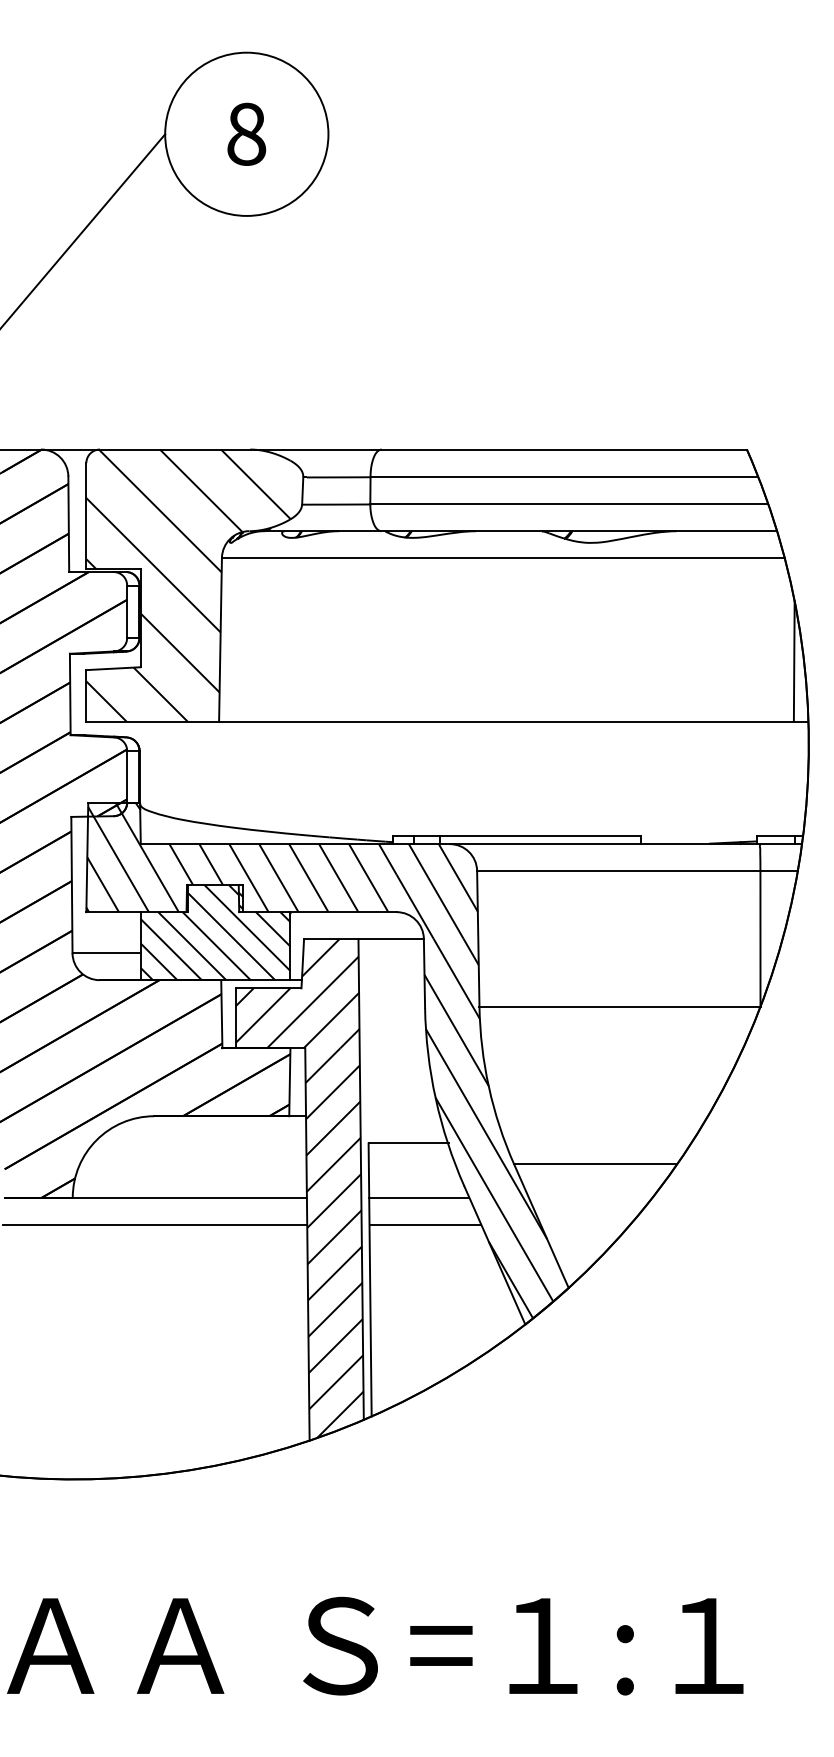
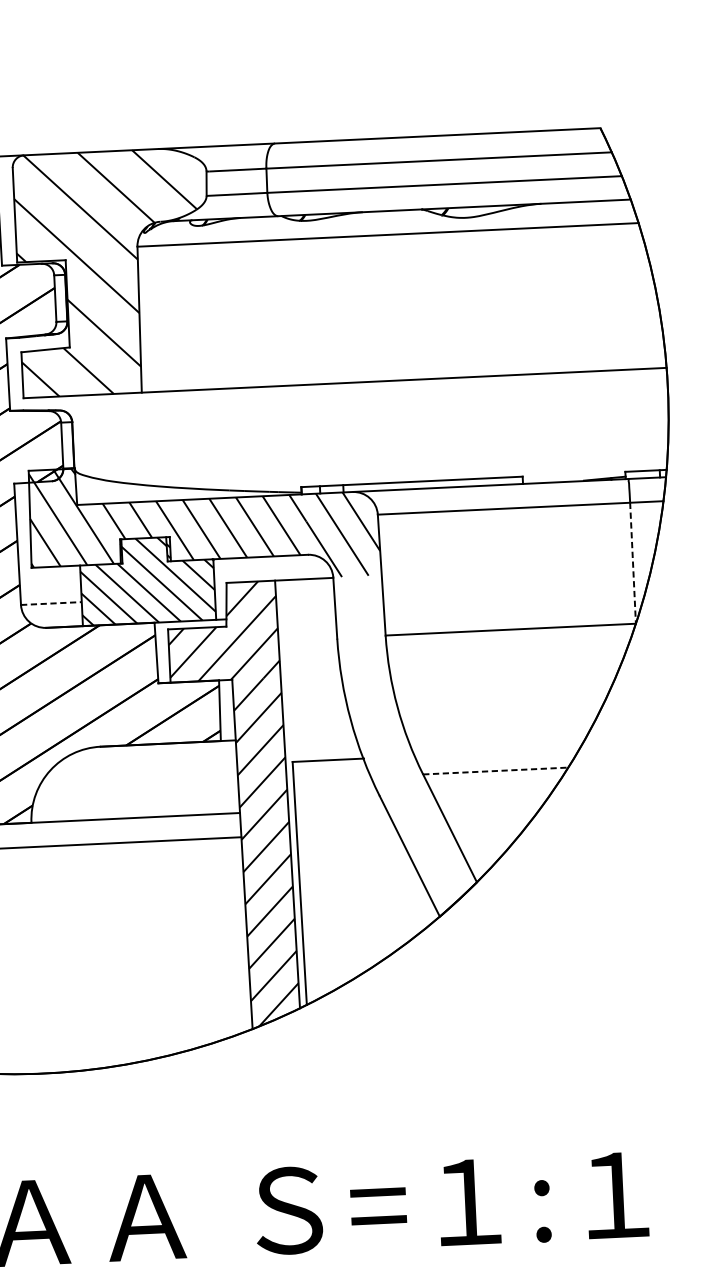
line: (793, 661) -> (650, 314), removed
line: (760, 938) -> (633, 562), solid -> dashed
line: (107, 953) -> (52, 603), solid -> dashed
hatch: (488, 1128) -> (398, 743), removed
line: (595, 1164) -> (495, 771), solid -> dashed
line: (419, 1197) -> (340, 807), removed
line: (425, 1225) -> (346, 832), removed

